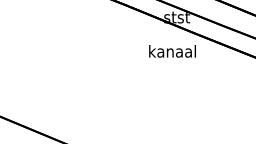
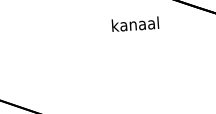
text: (172, 51) -> (135, 24), moved

